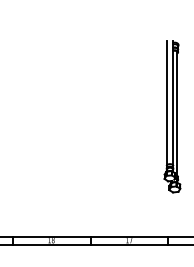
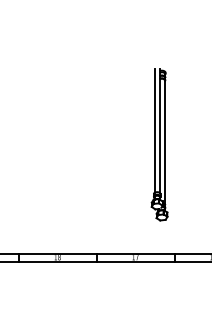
part: (172, 116) -> (159, 144), moved

